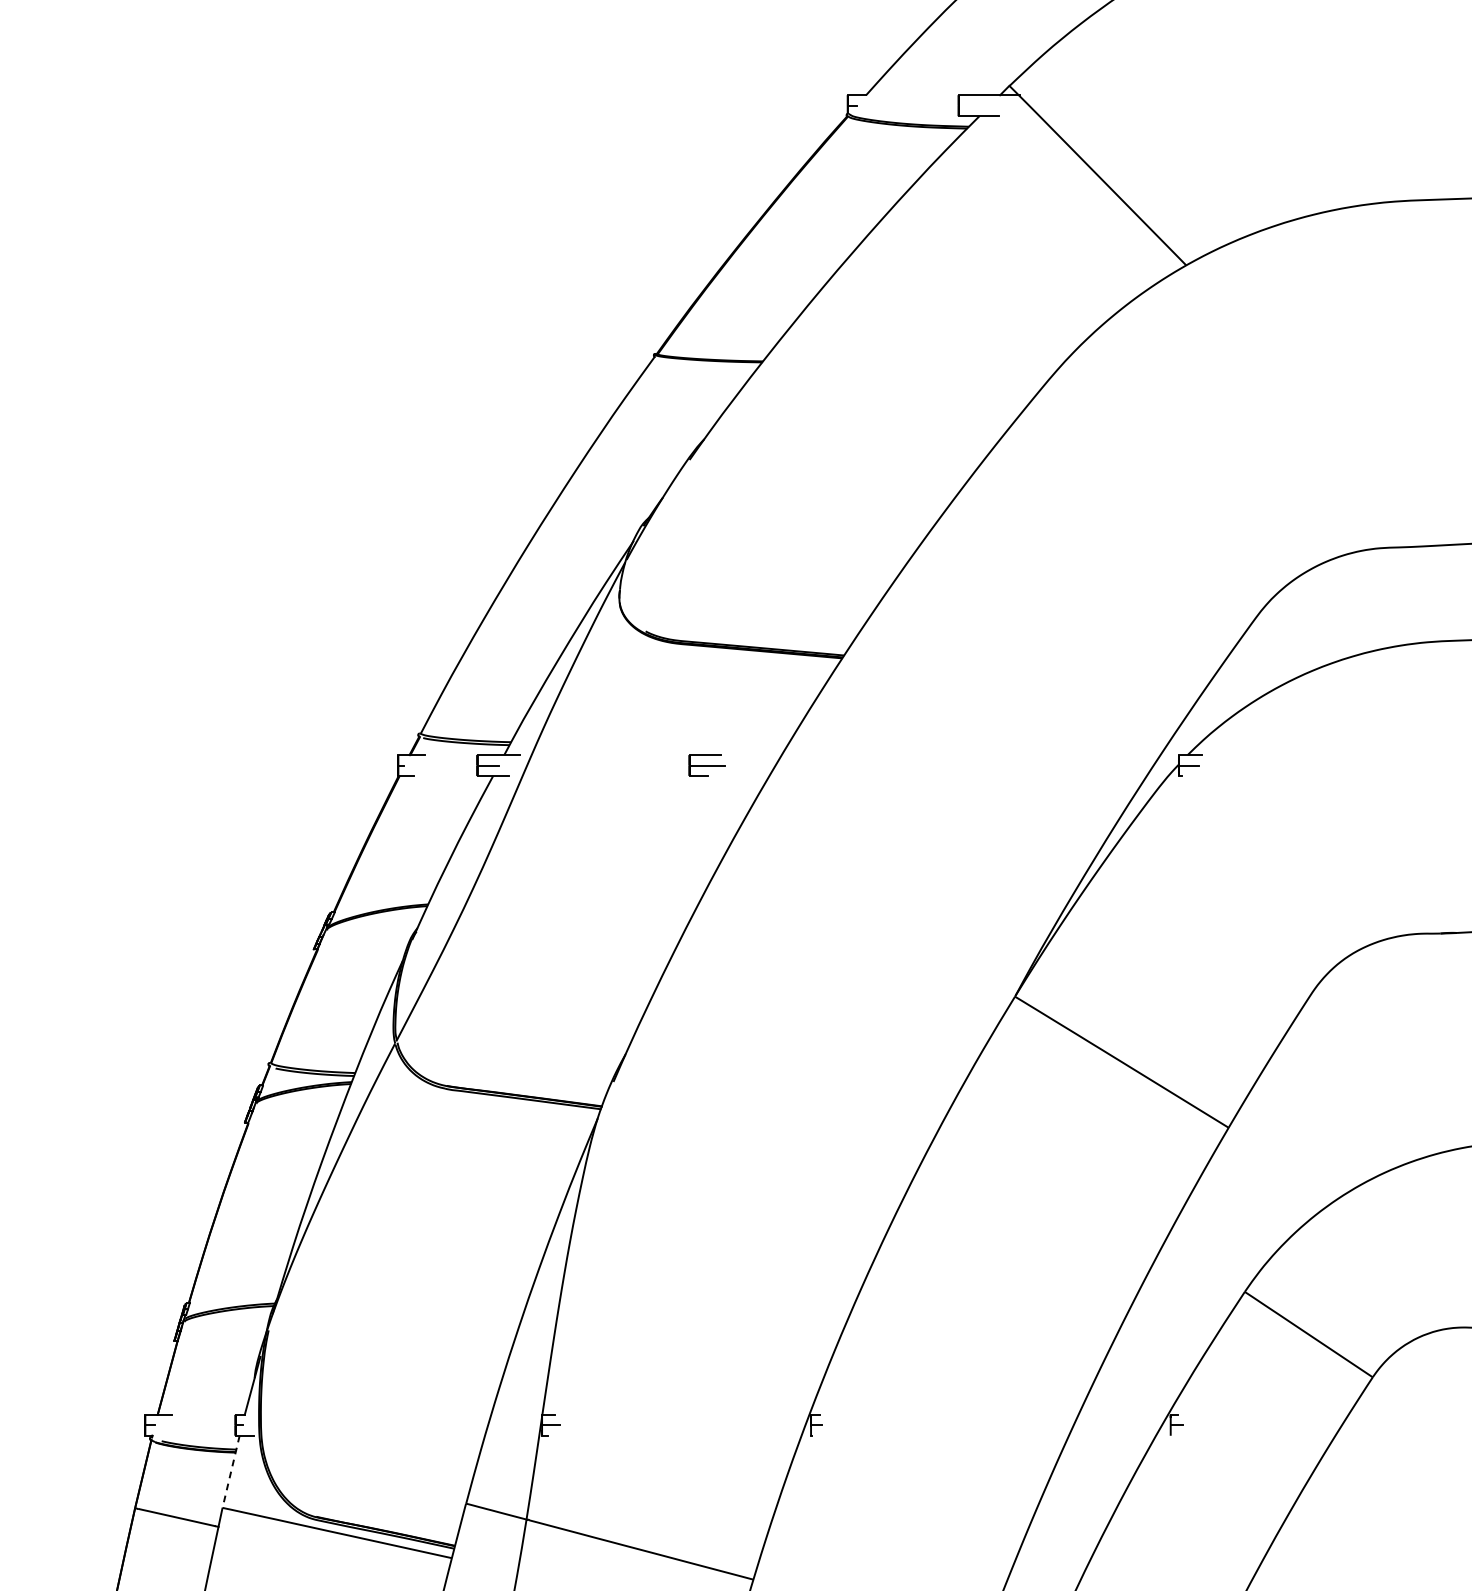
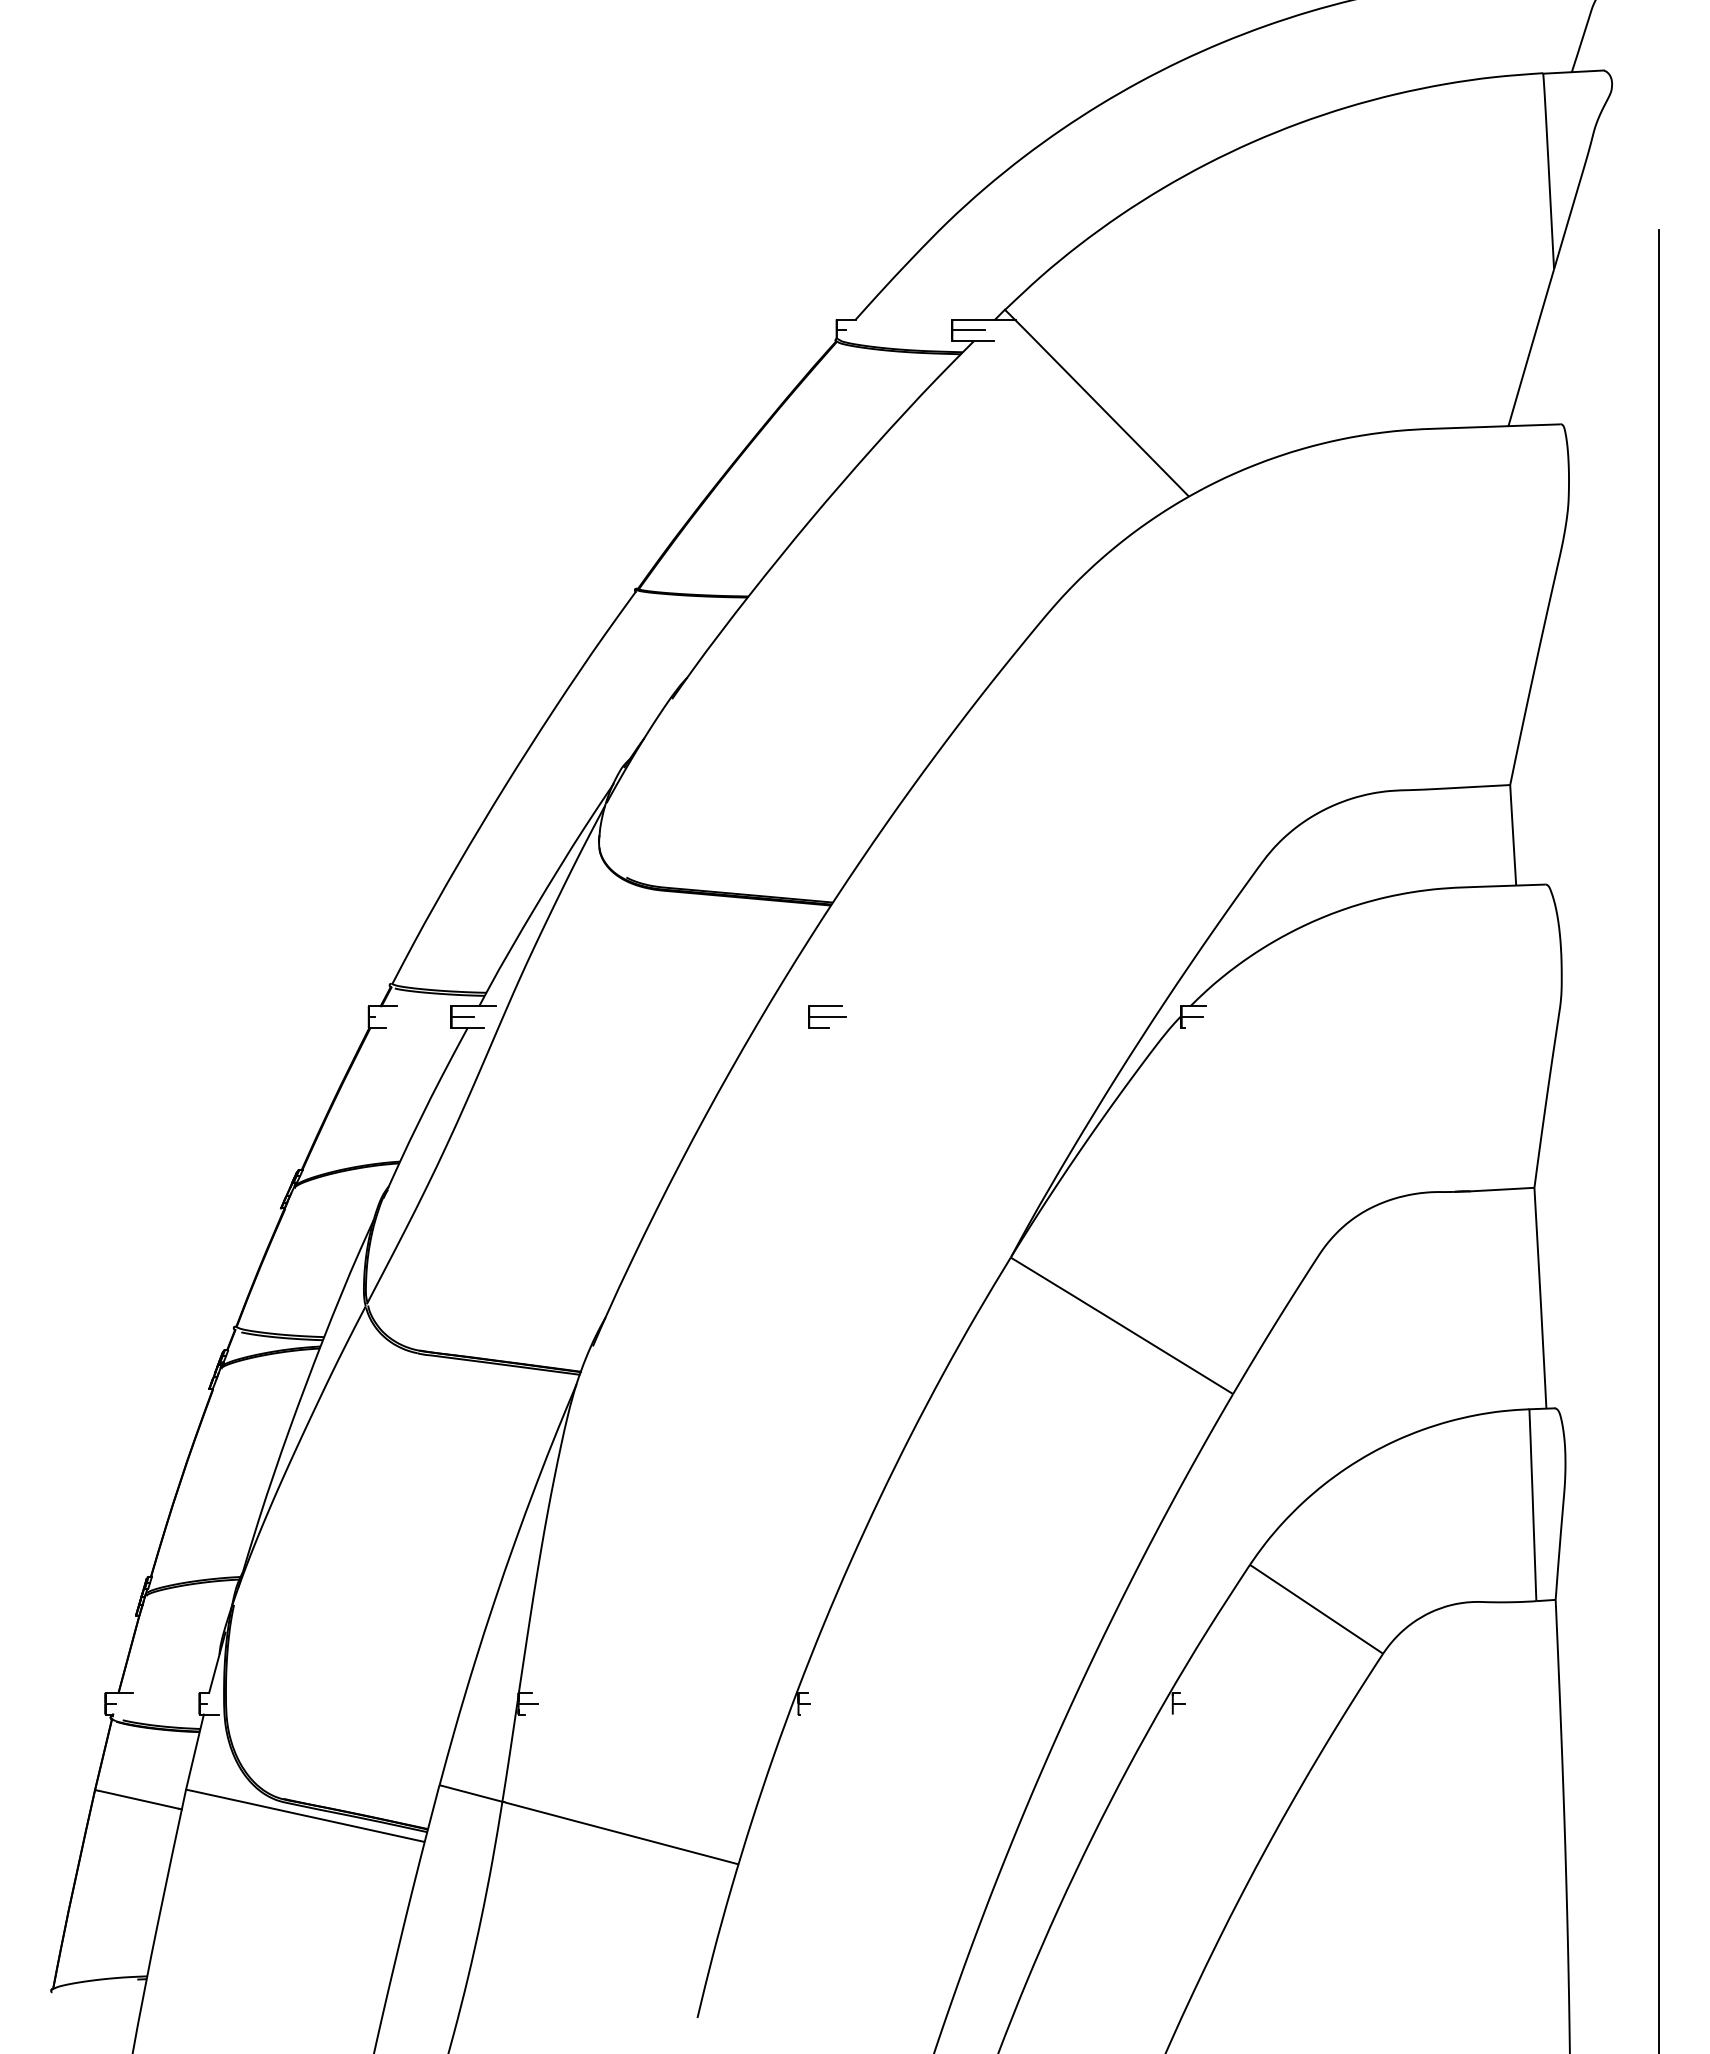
line: (974, 105) -> (968, 330), added
part: (707, 764) -> (827, 1016), moved
line: (230, 1472) -> (194, 1752), dashed -> solid

